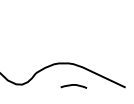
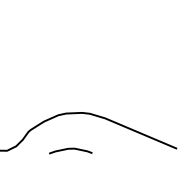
curve: (73, 85) -> (70, 149), moved

